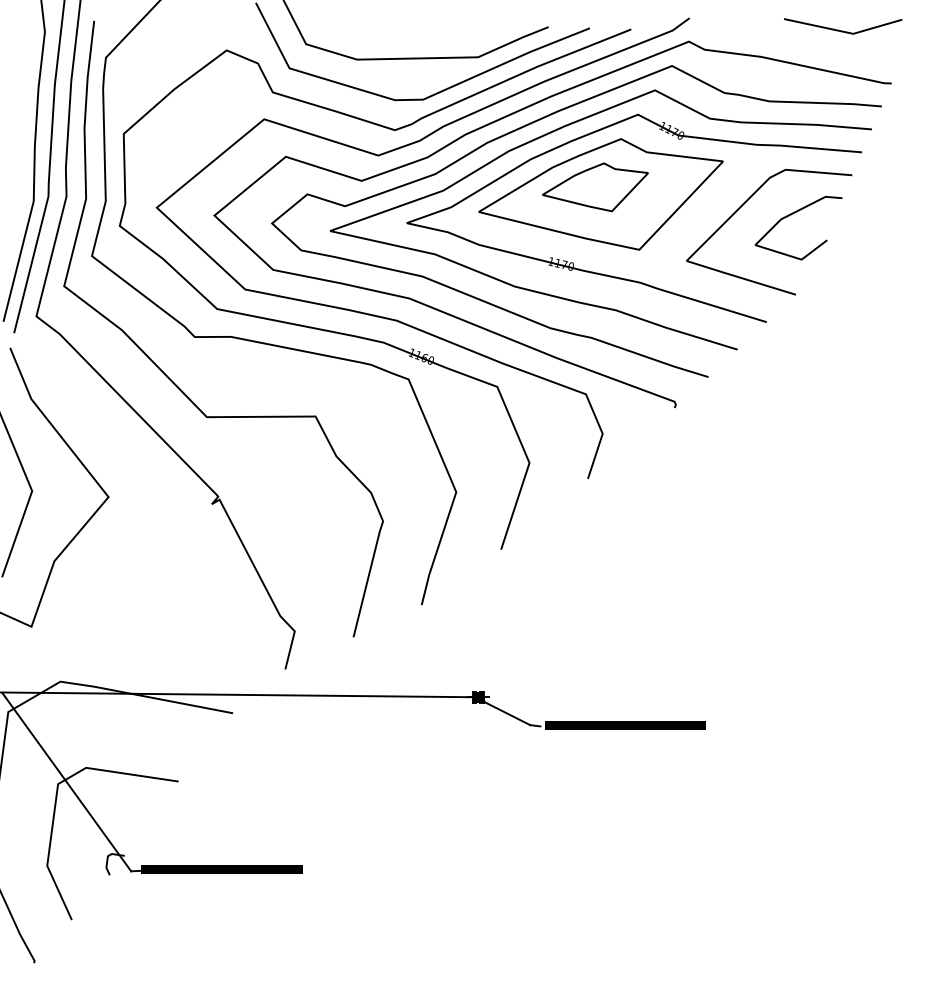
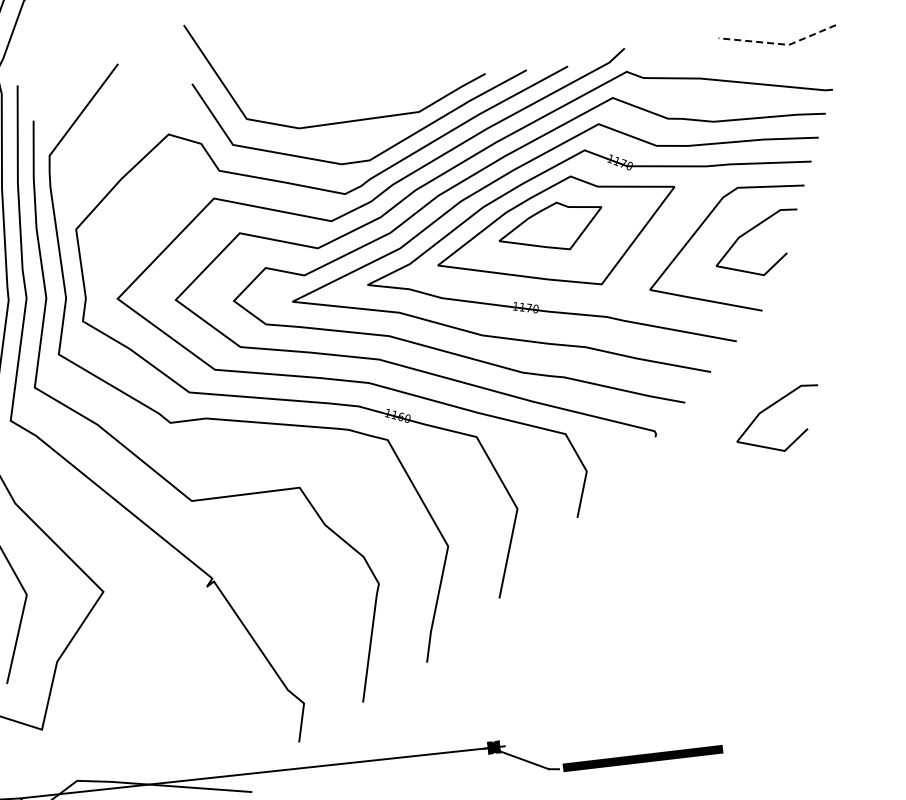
line: (843, 31) -> (779, 43), solid -> dashed
curve: (791, 392) -> (769, 408), added

